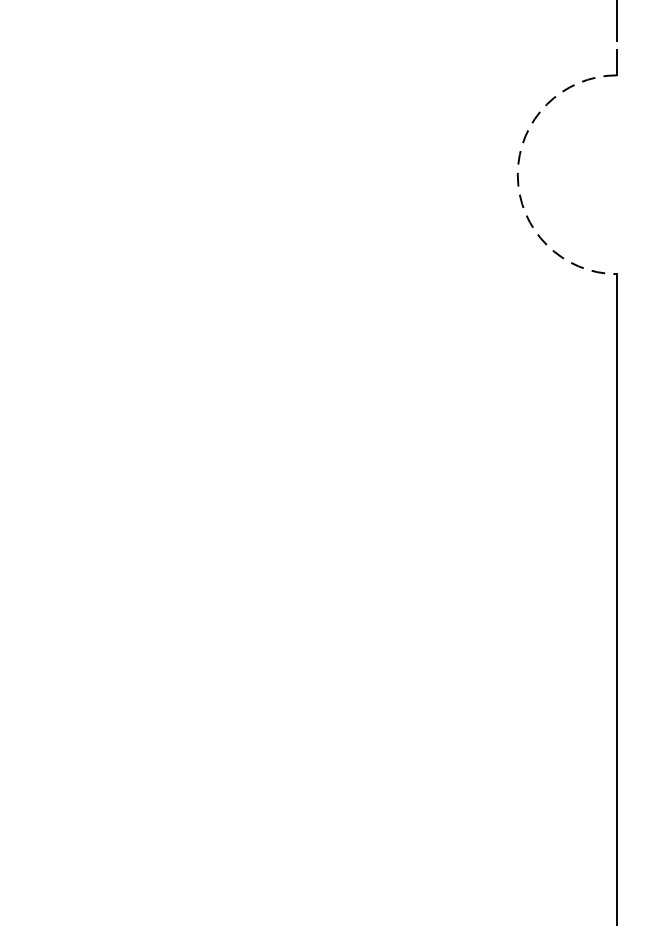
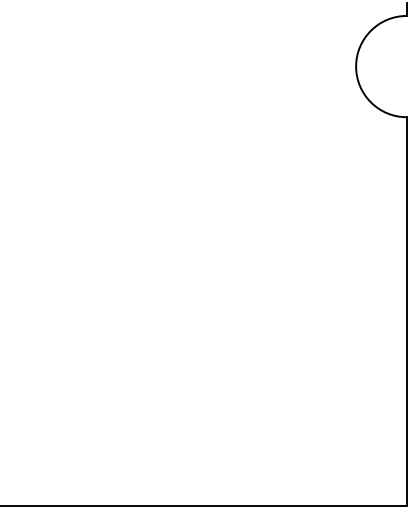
arc: (518, 174) -> (356, 66), dashed -> solid

